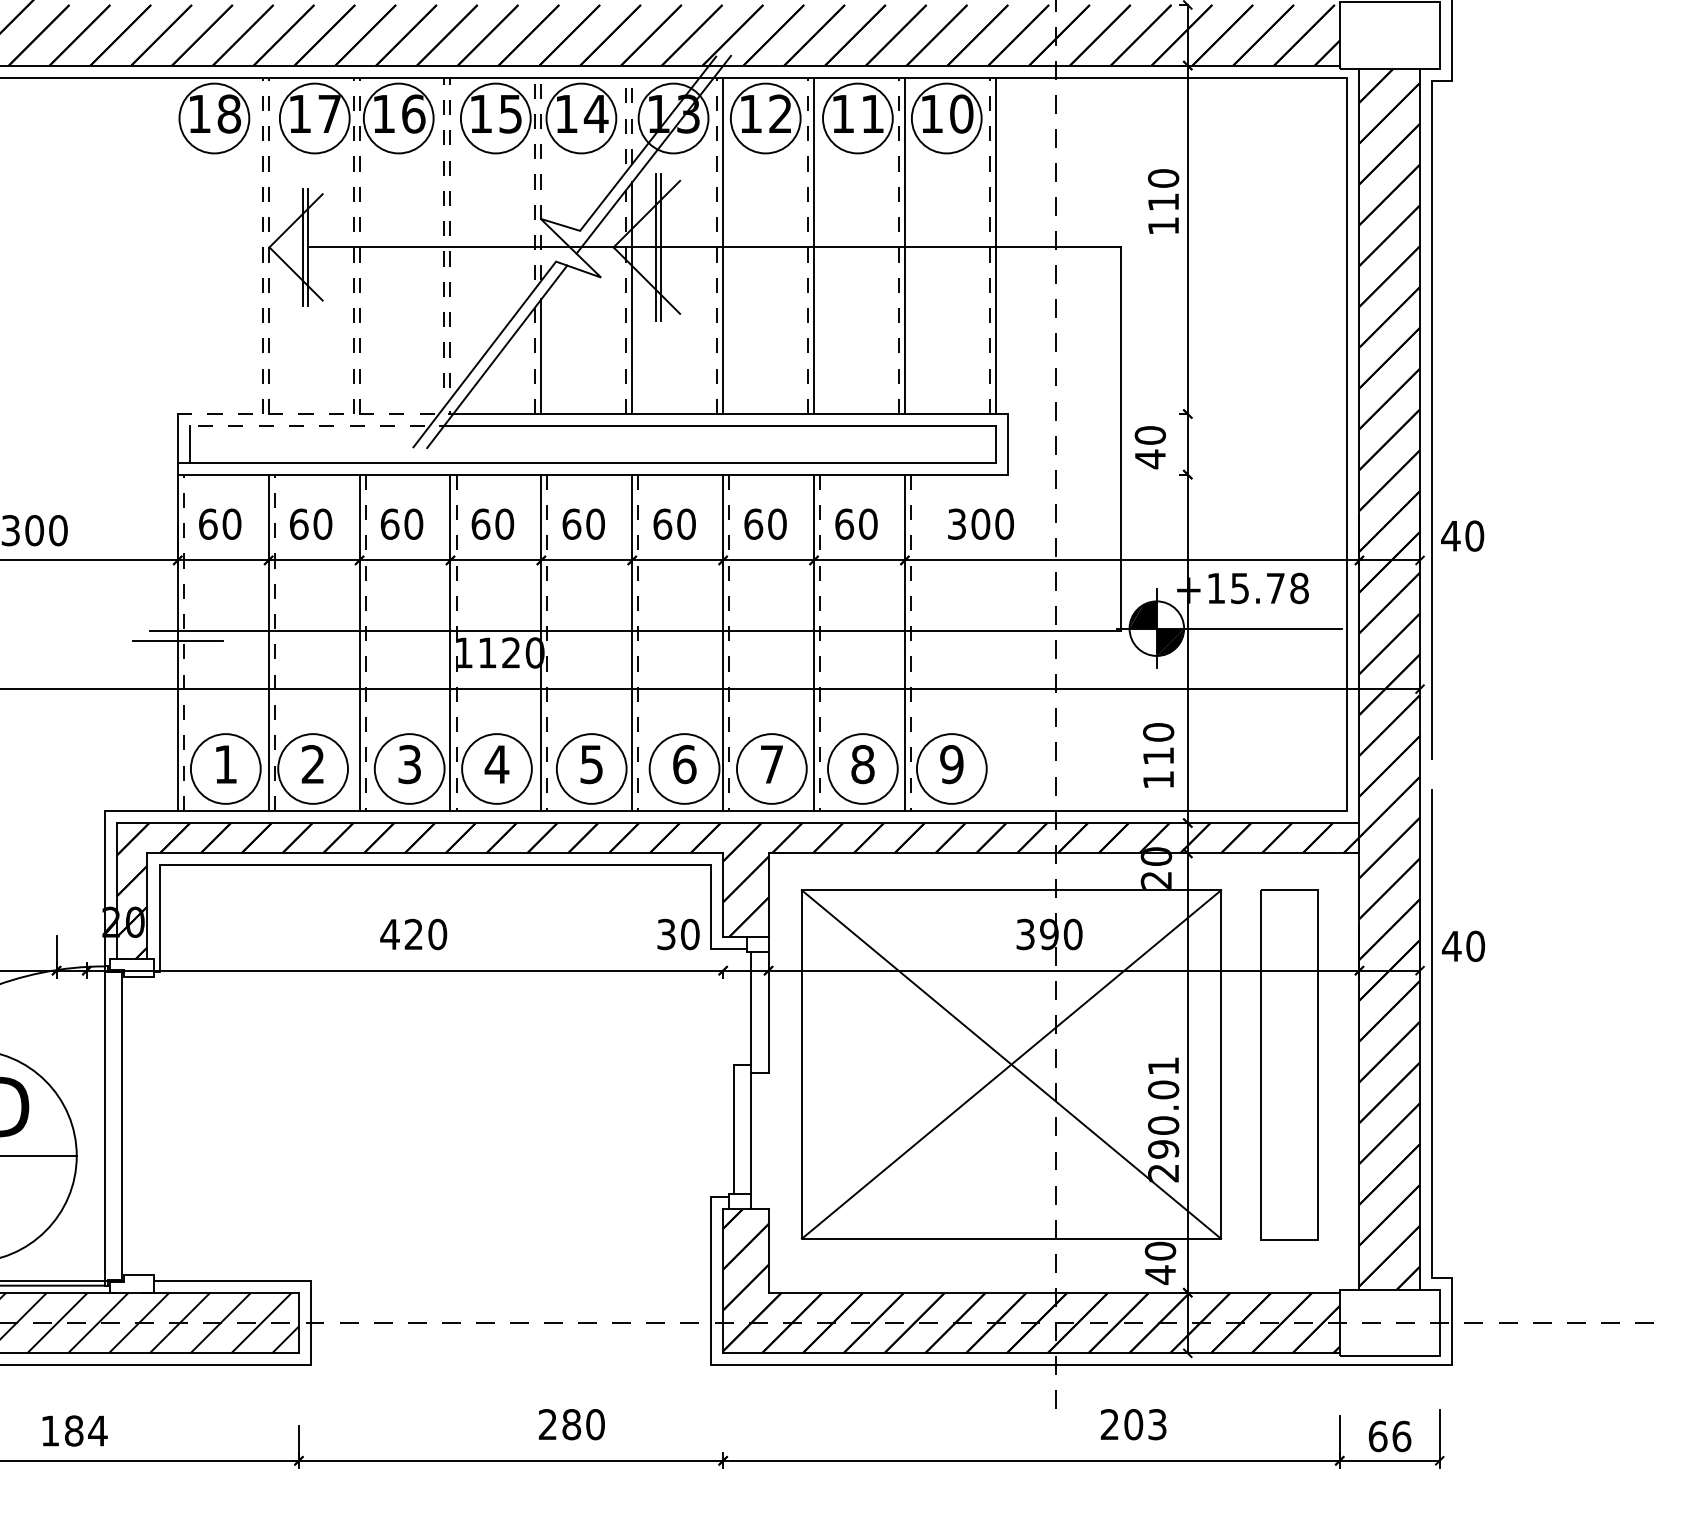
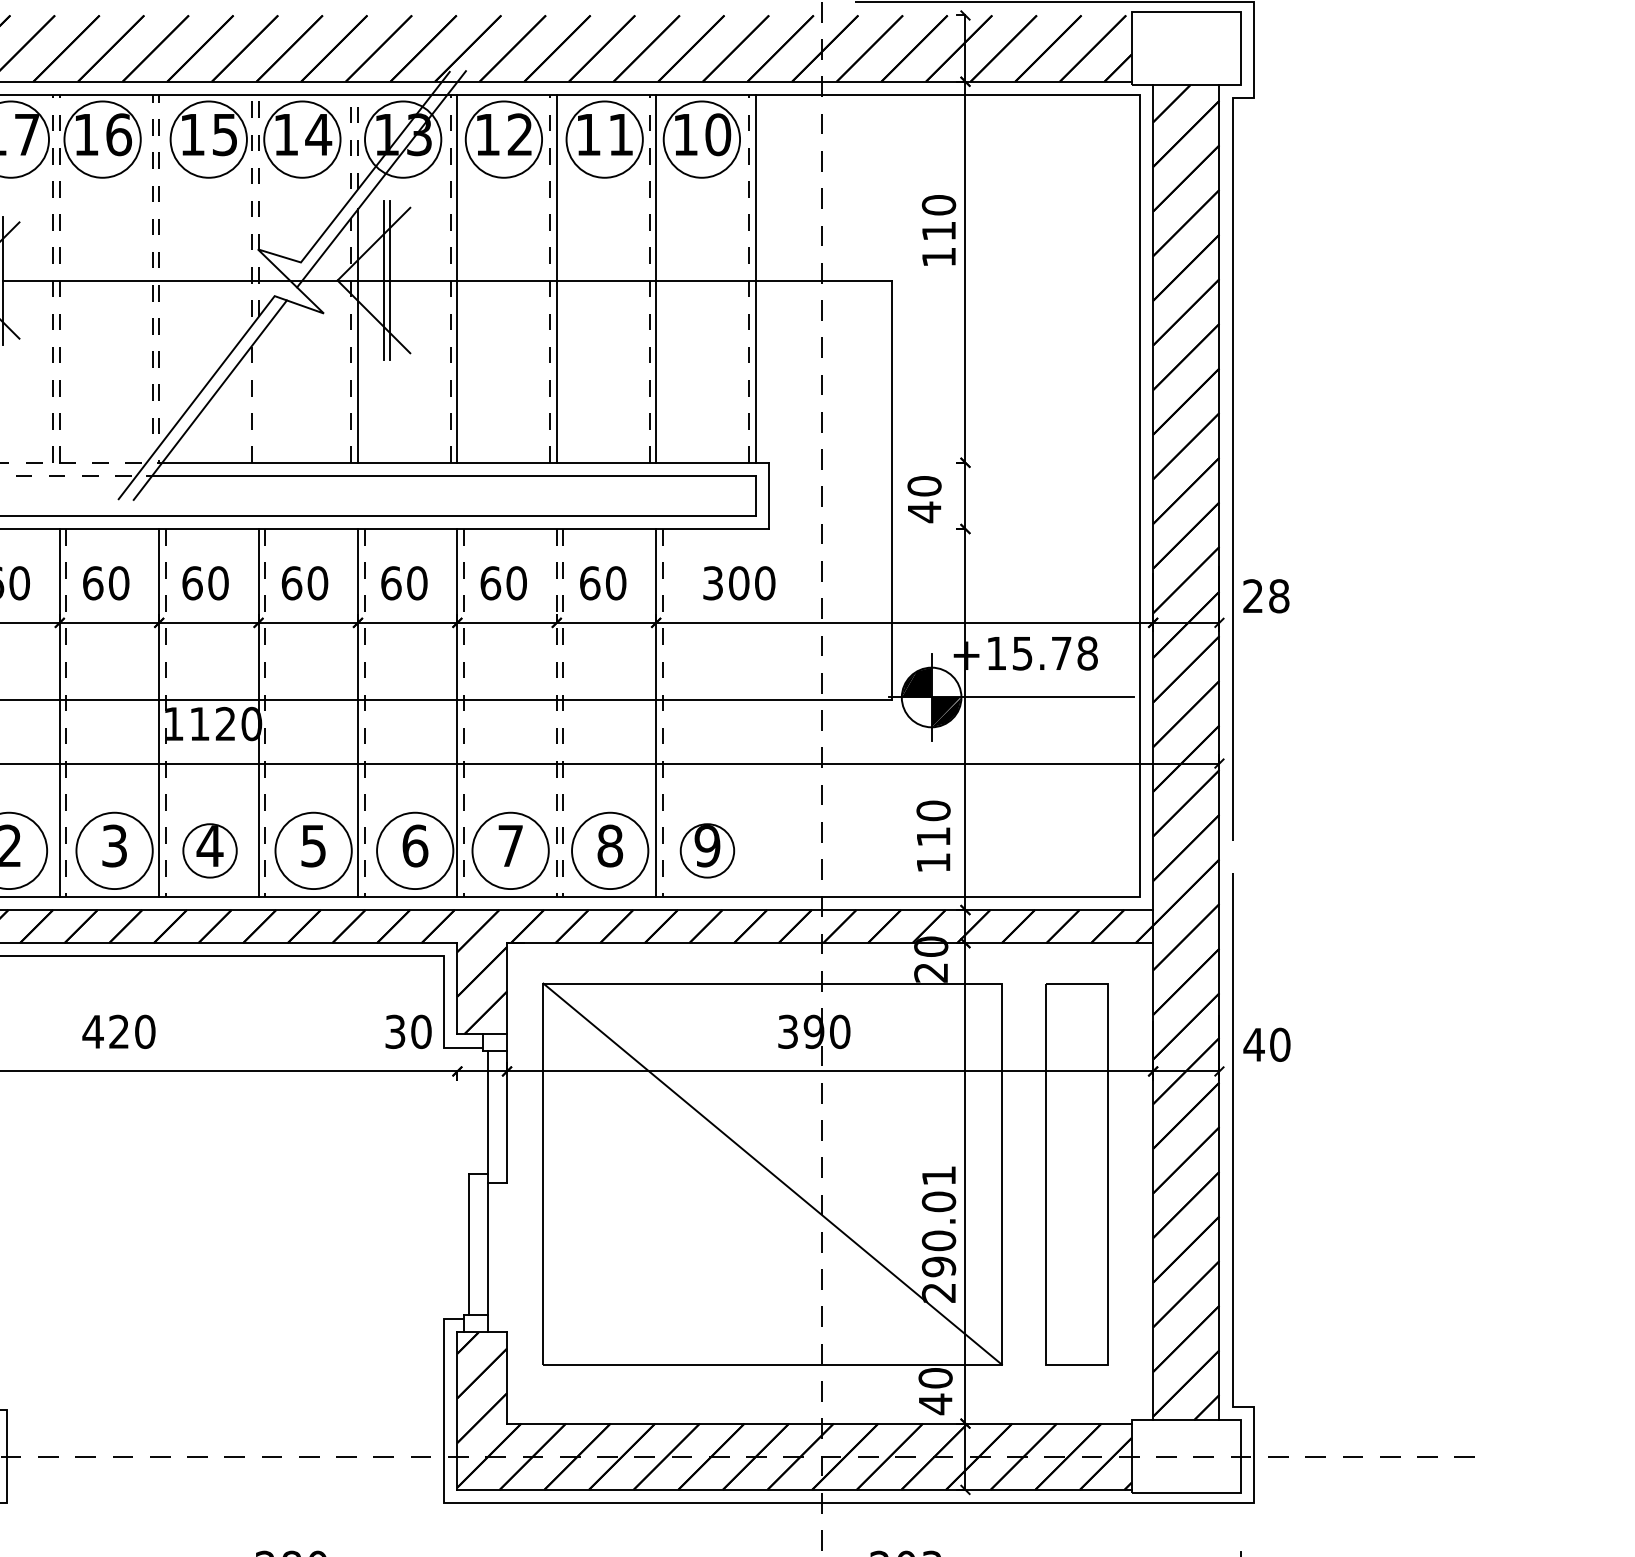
line: (541, 356) -> (258, 399), removed
text: (1462, 535) -> (1265, 595), 40 -> 28
line: (814, 643) -> (557, 713), solid -> dashed
circle: (496, 768) -> (209, 850), size x0.7
circle: (951, 768) -> (707, 850), size x0.7
line: (1011, 1064) -> (772, 1174), removed

